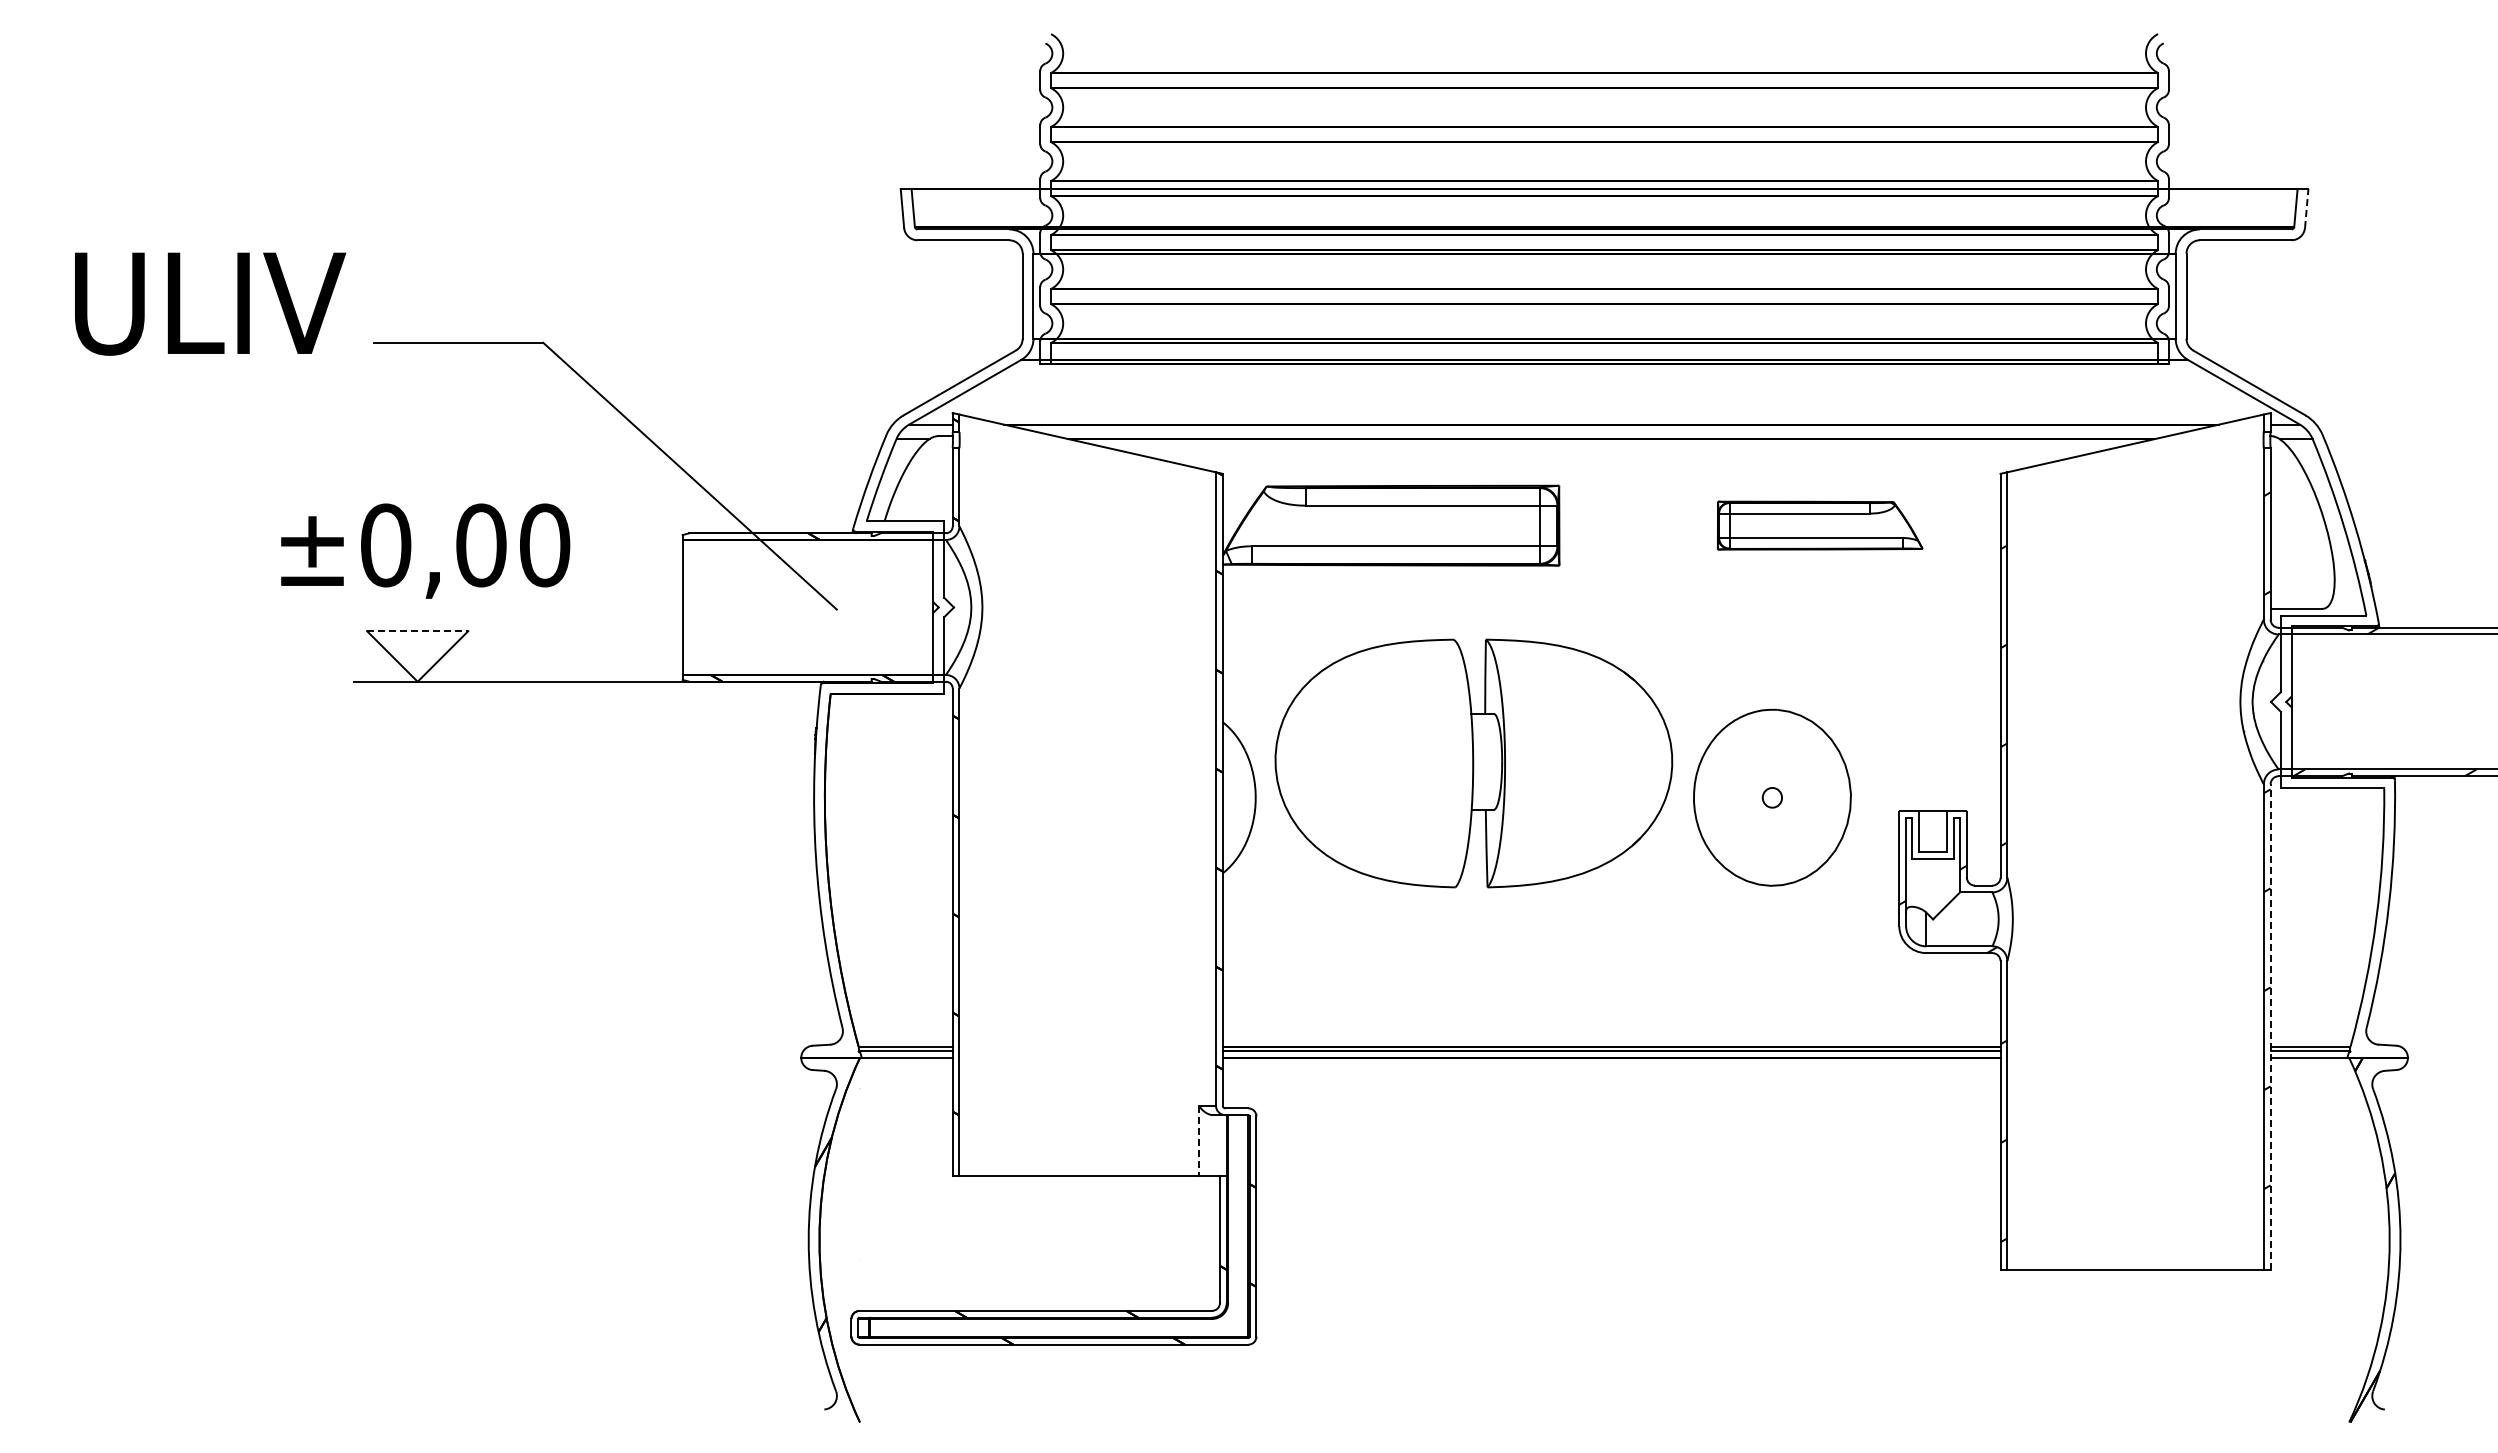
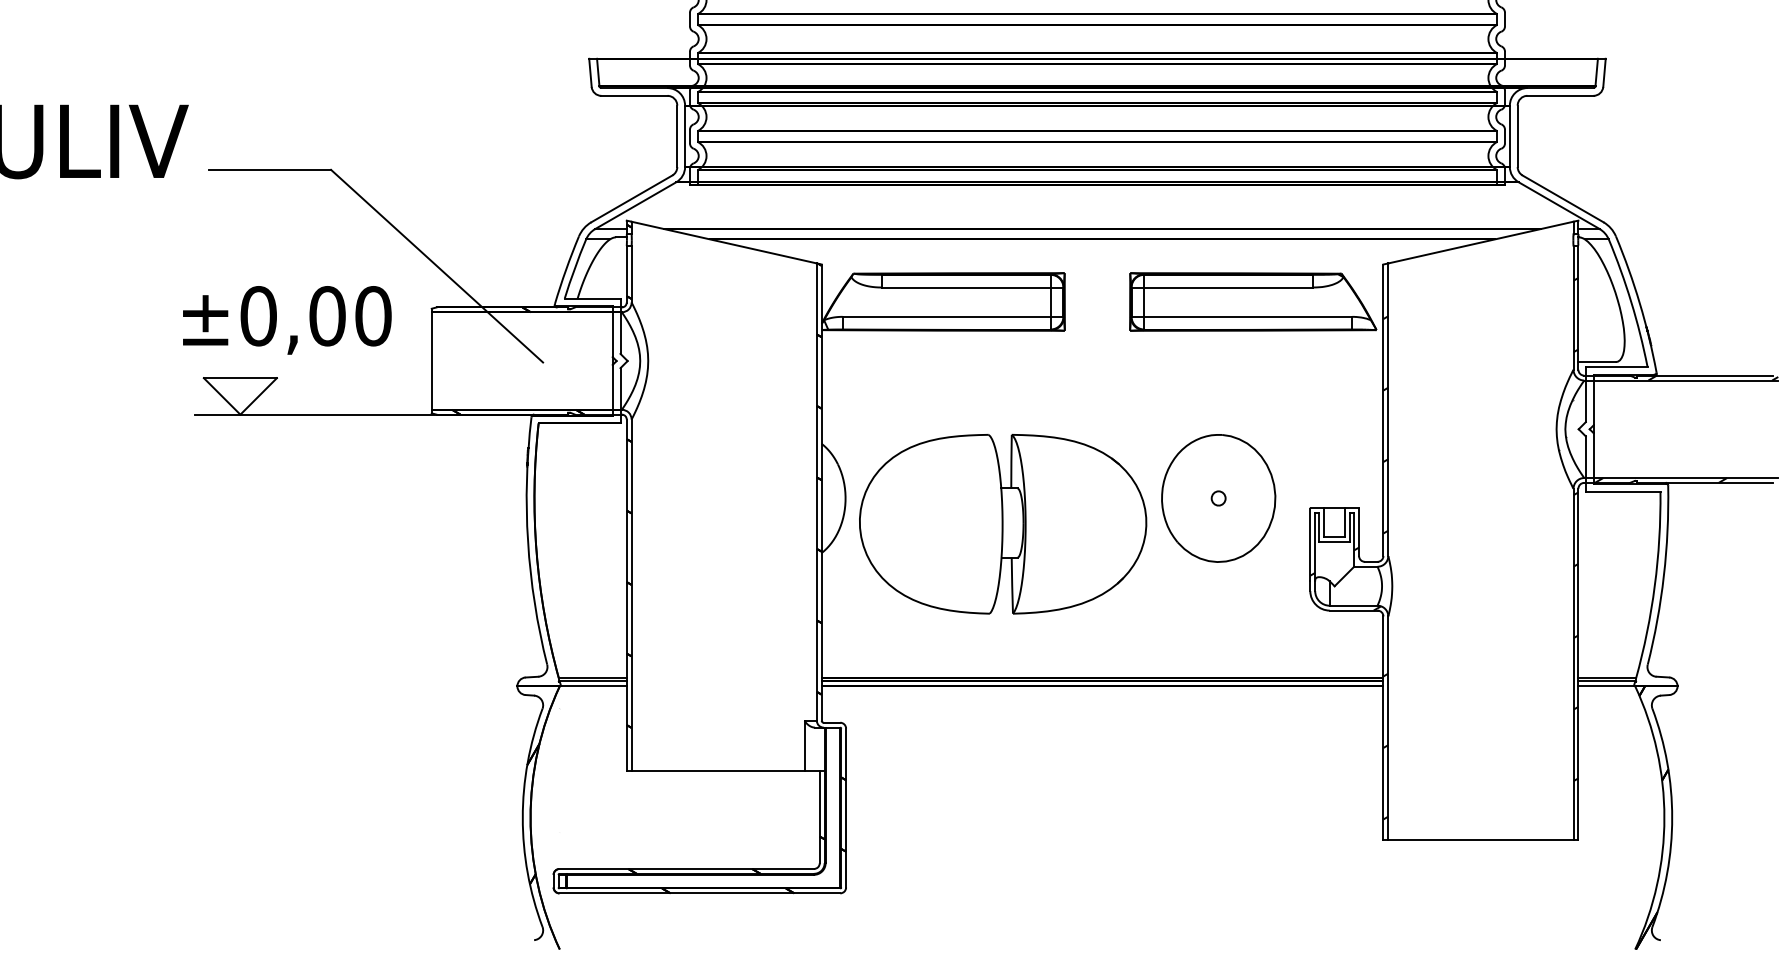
line: (2306, 208) -> (1604, 72), dashed -> solid
part: (1819, 525) -> (1252, 301), size x1.67
text: (425, 550) -> (287, 319), moved
line: (417, 631) -> (240, 378), dashed -> solid
part: (1473, 763) -> (1002, 524), moved
line: (2270, 1026) -> (1578, 663), dashed -> solid
line: (1199, 1141) -> (804, 746), dashed -> solid

